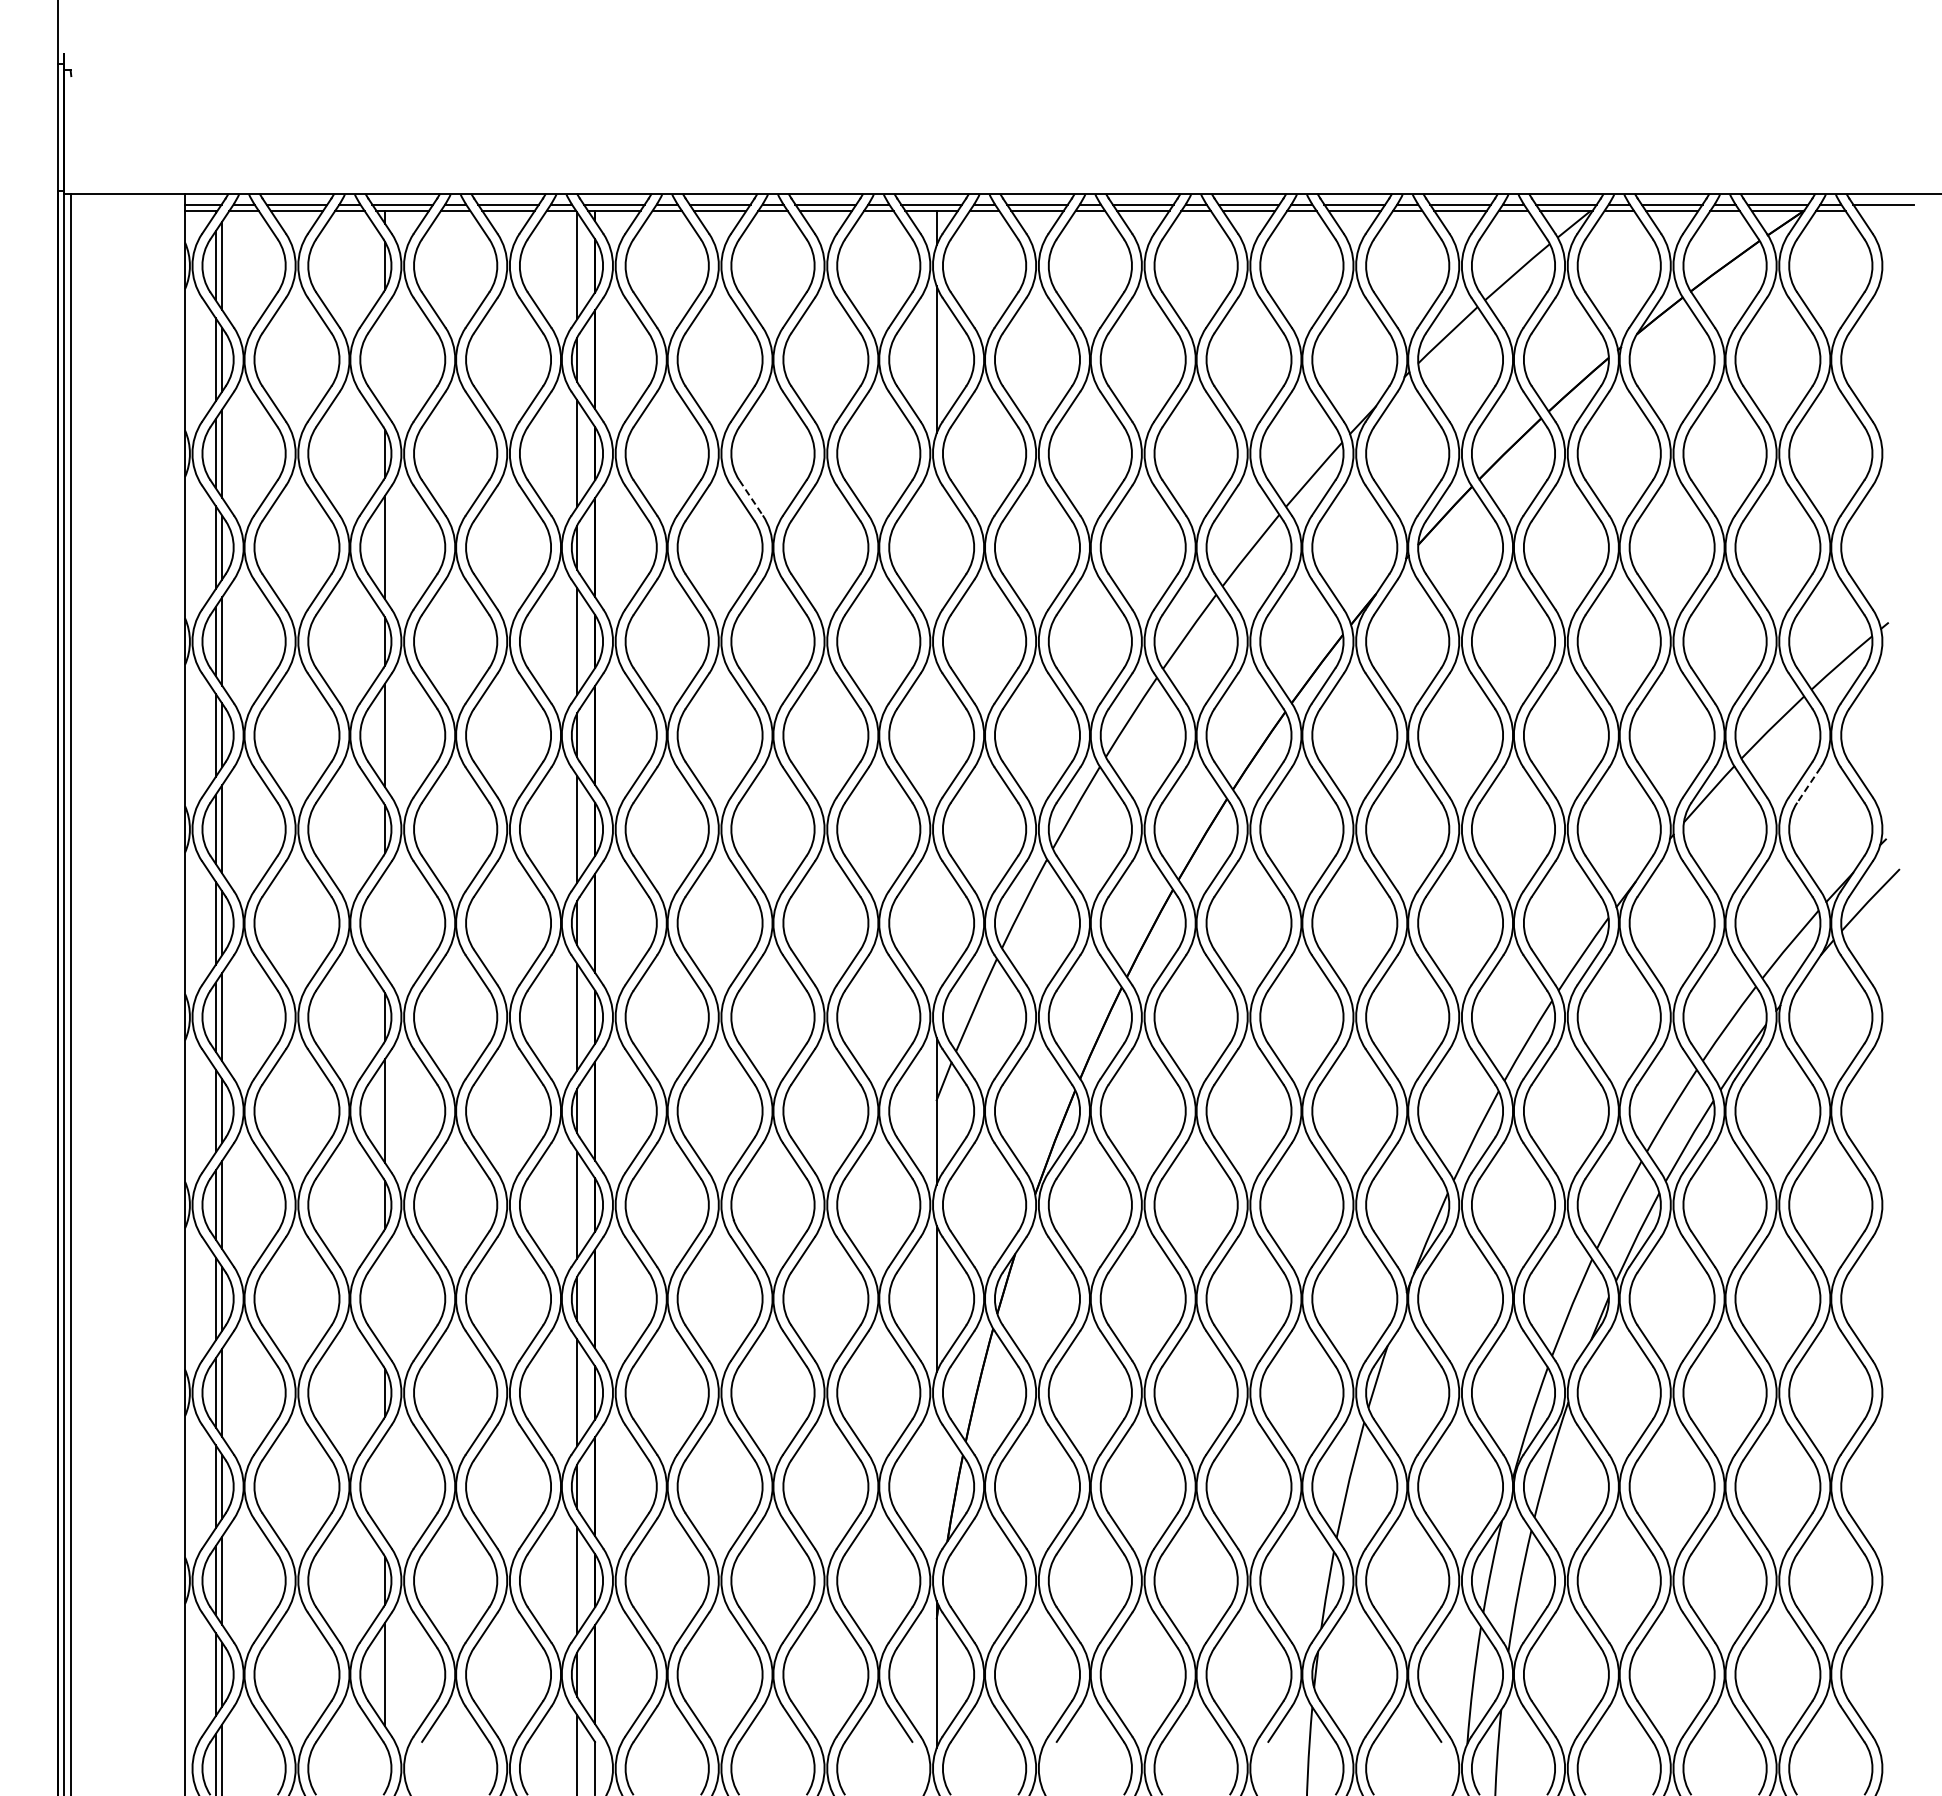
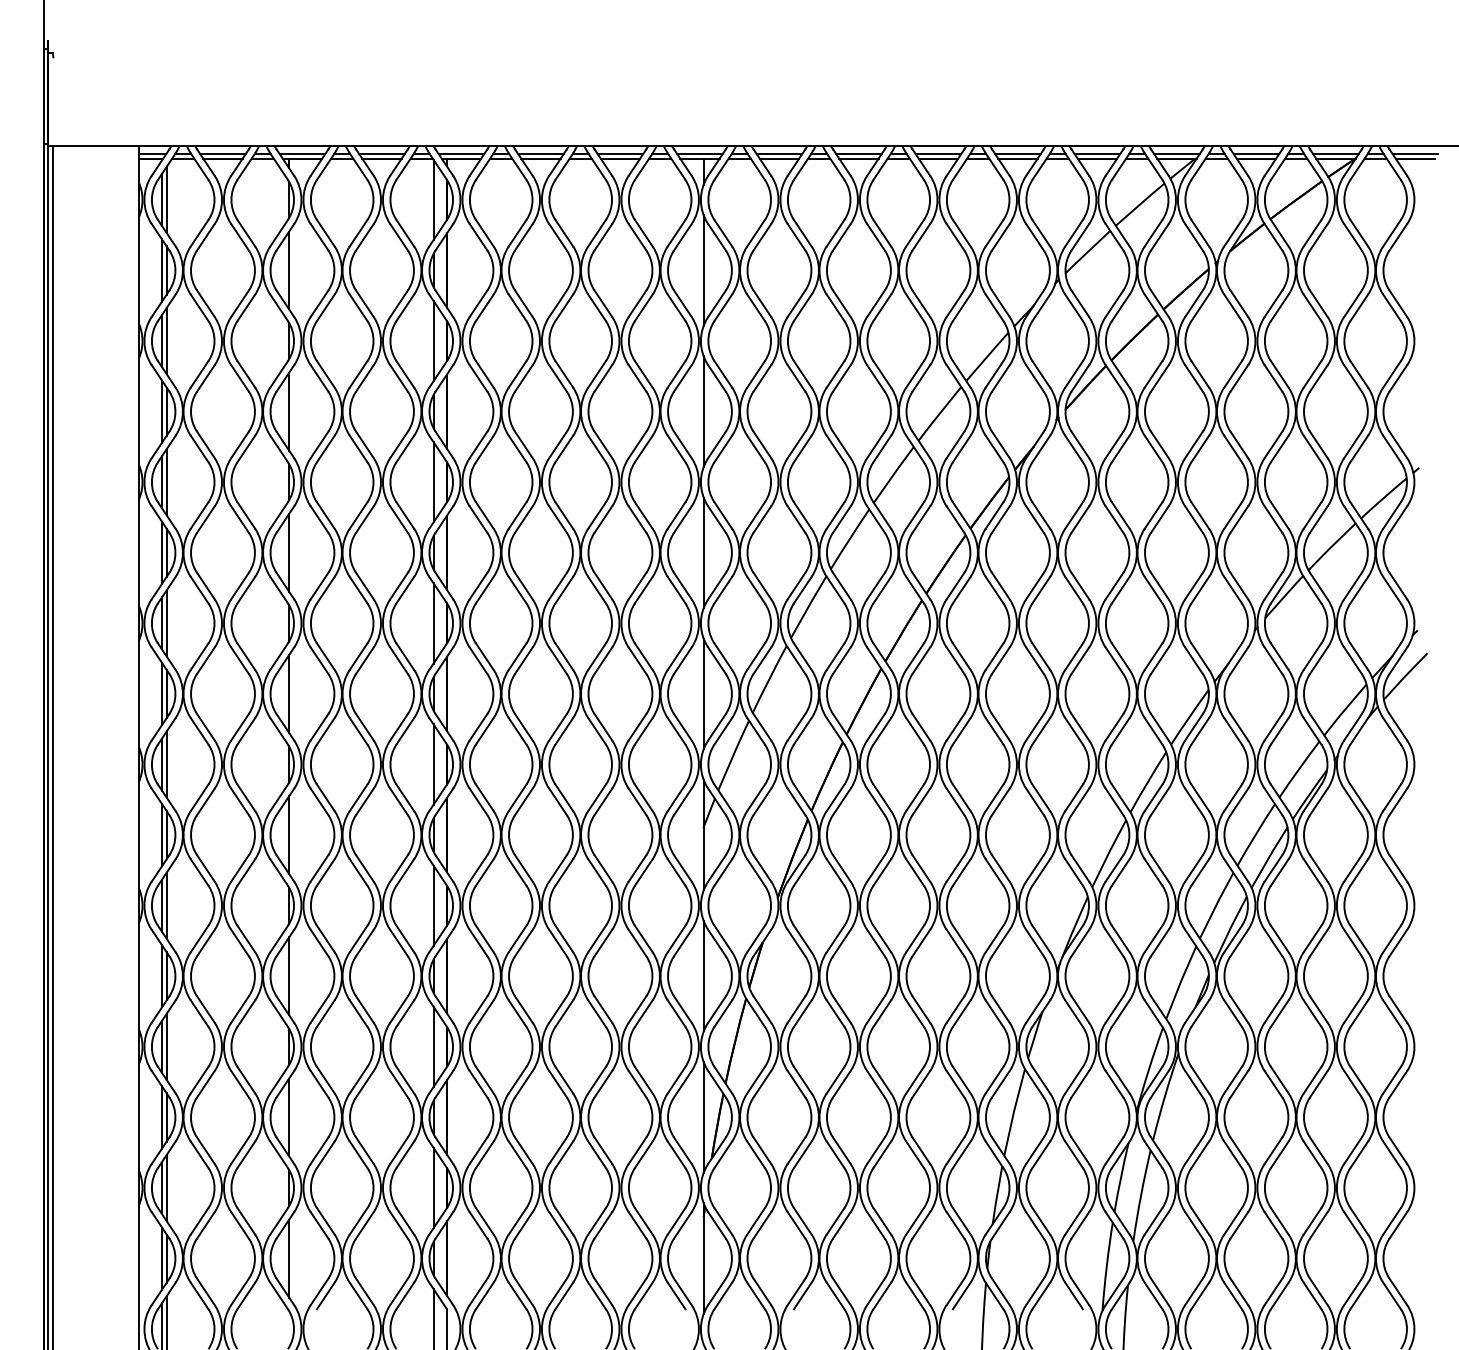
line: (1883, 210) -> (1415, 158), added
line: (385, 359) -> (289, 270), added
line: (751, 498) -> (564, 374), dashed -> solid
line: (936, 547) -> (703, 411), added
line: (936, 735) -> (703, 552), added
line: (1808, 785) -> (1358, 590), dashed -> solid
line: (936, 922) -> (703, 693), added
line: (385, 923) -> (289, 694), added
line: (385, 1298) -> (289, 975), added
line: (385, 1486) -> (289, 1117), added
line: (936, 1486) -> (703, 1117), added

